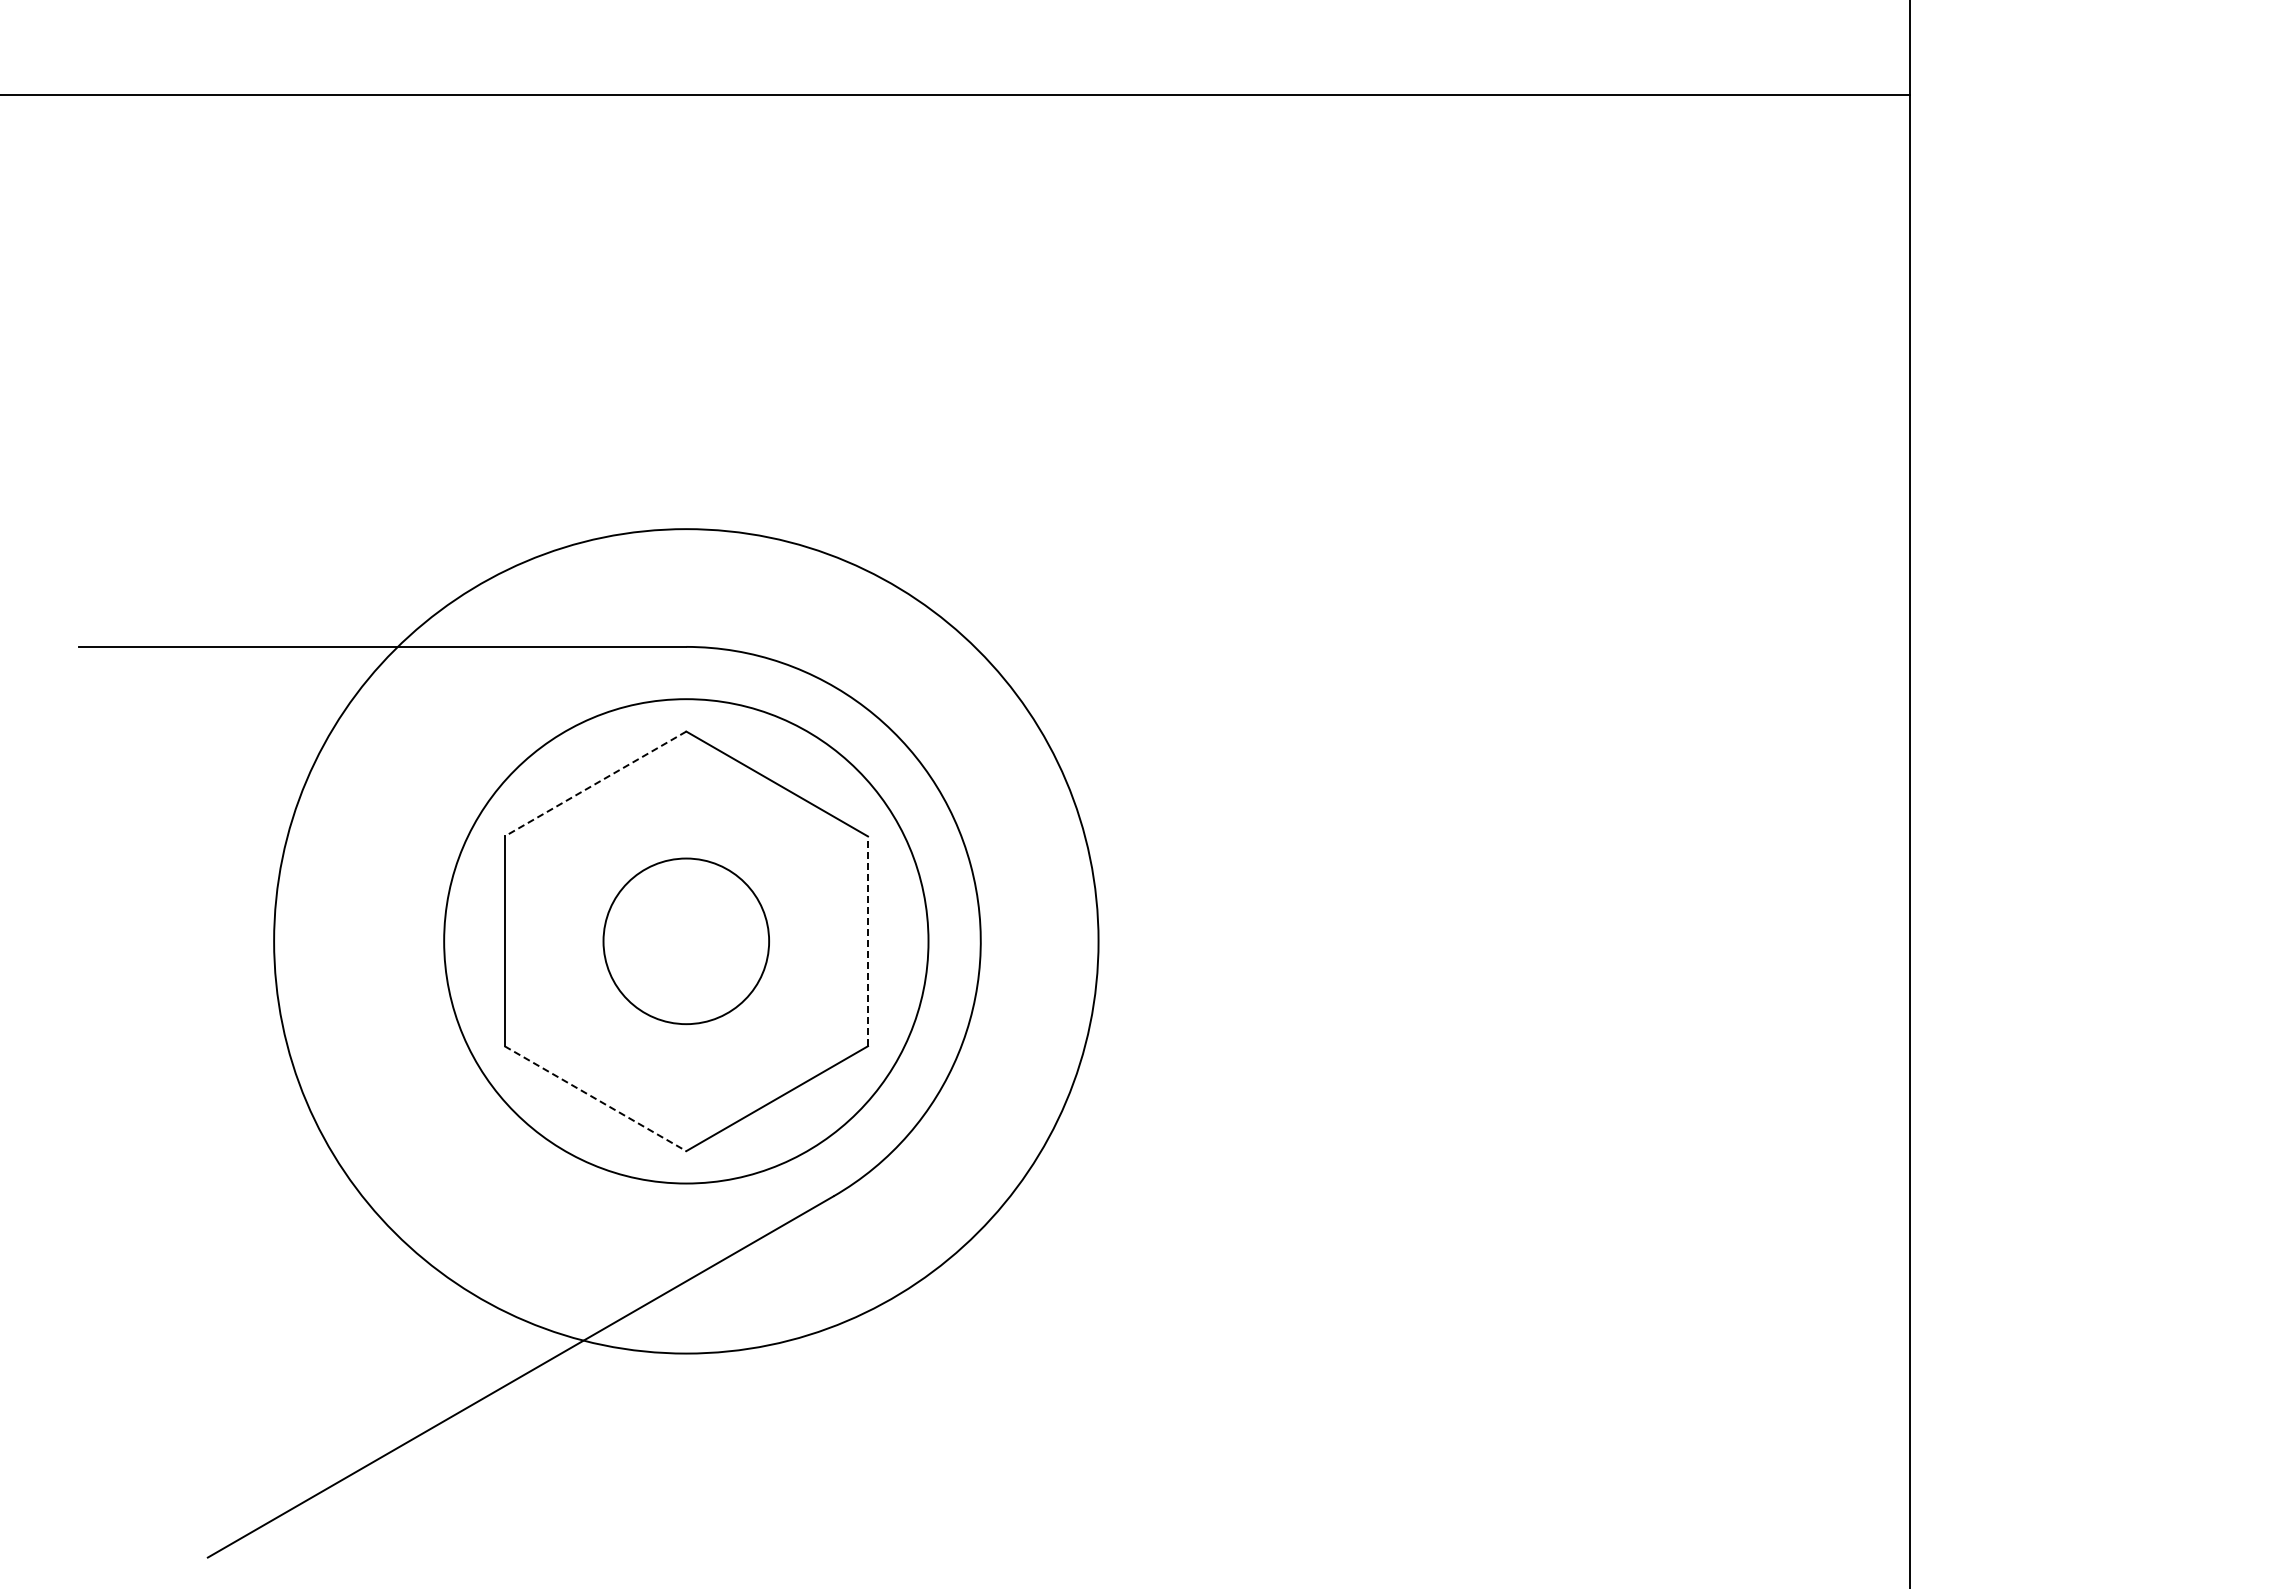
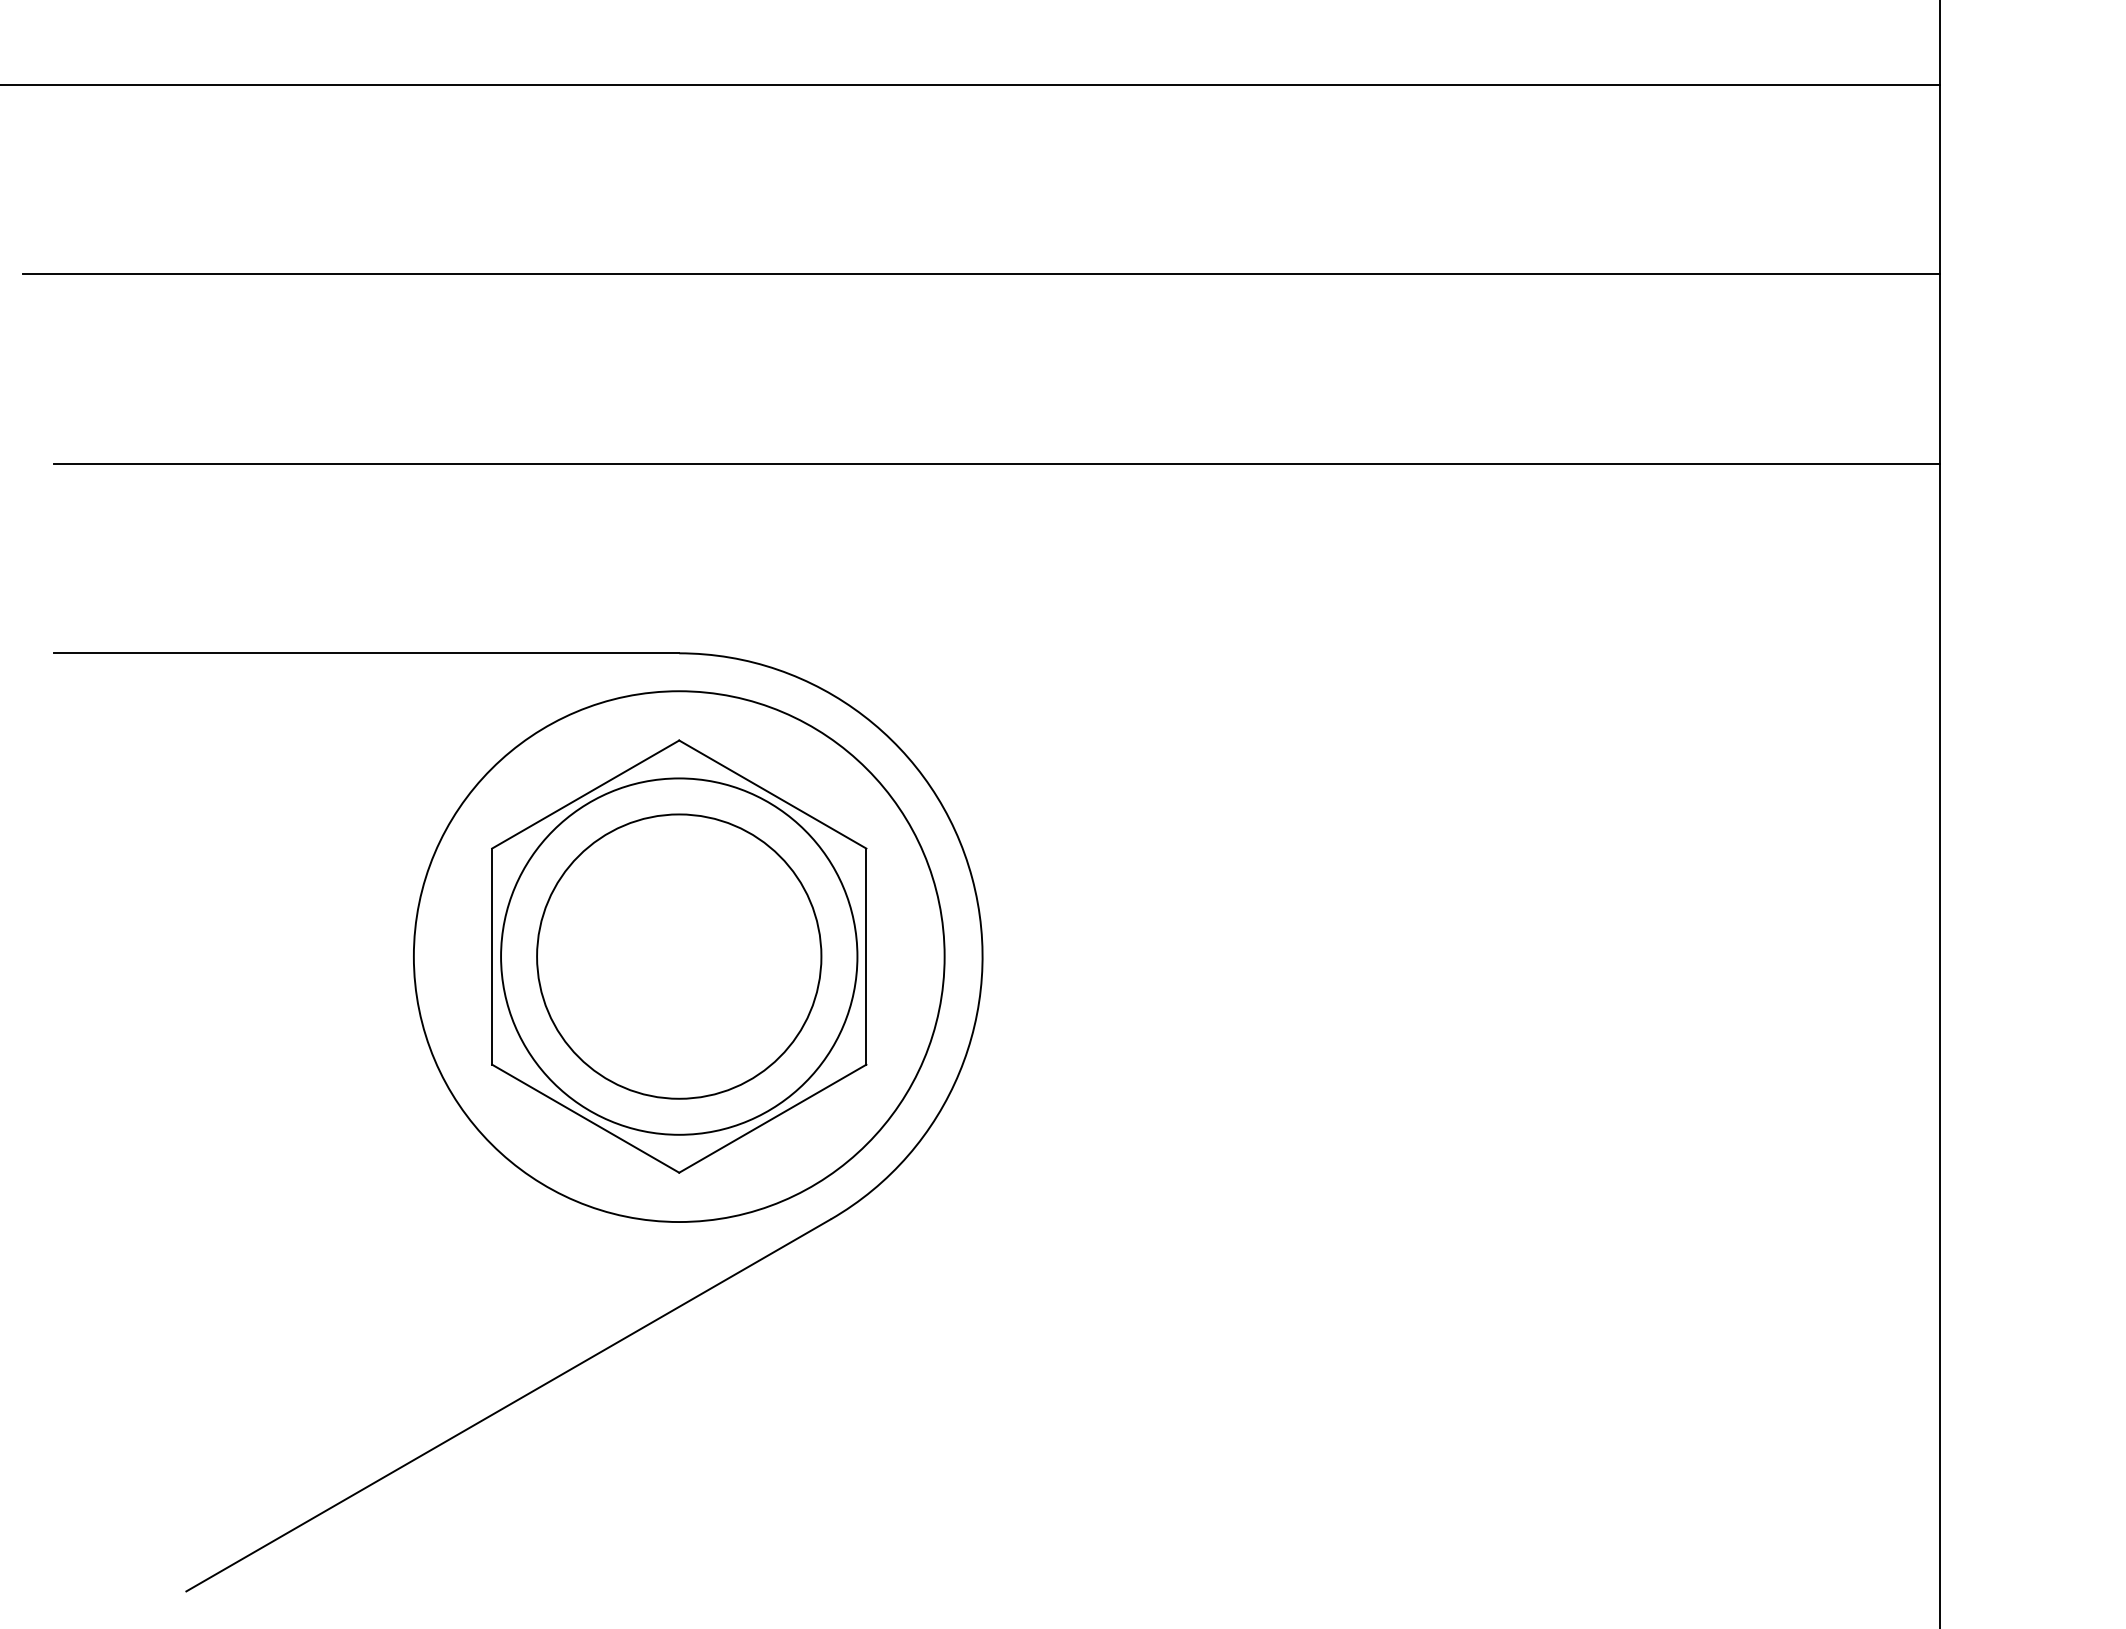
line: (979, 278) -> (981, 273), added
line: (994, 462) -> (996, 463), added
line: (595, 784) -> (585, 795), dashed -> solid
circle: (685, 940) -> (678, 955), size x0.62
circle: (686, 941) -> (679, 956), size x0.71
circle: (686, 941) -> (679, 956), size x1.67
line: (868, 941) -> (866, 956), dashed -> solid
line: (595, 1098) -> (585, 1118), dashed -> solid

